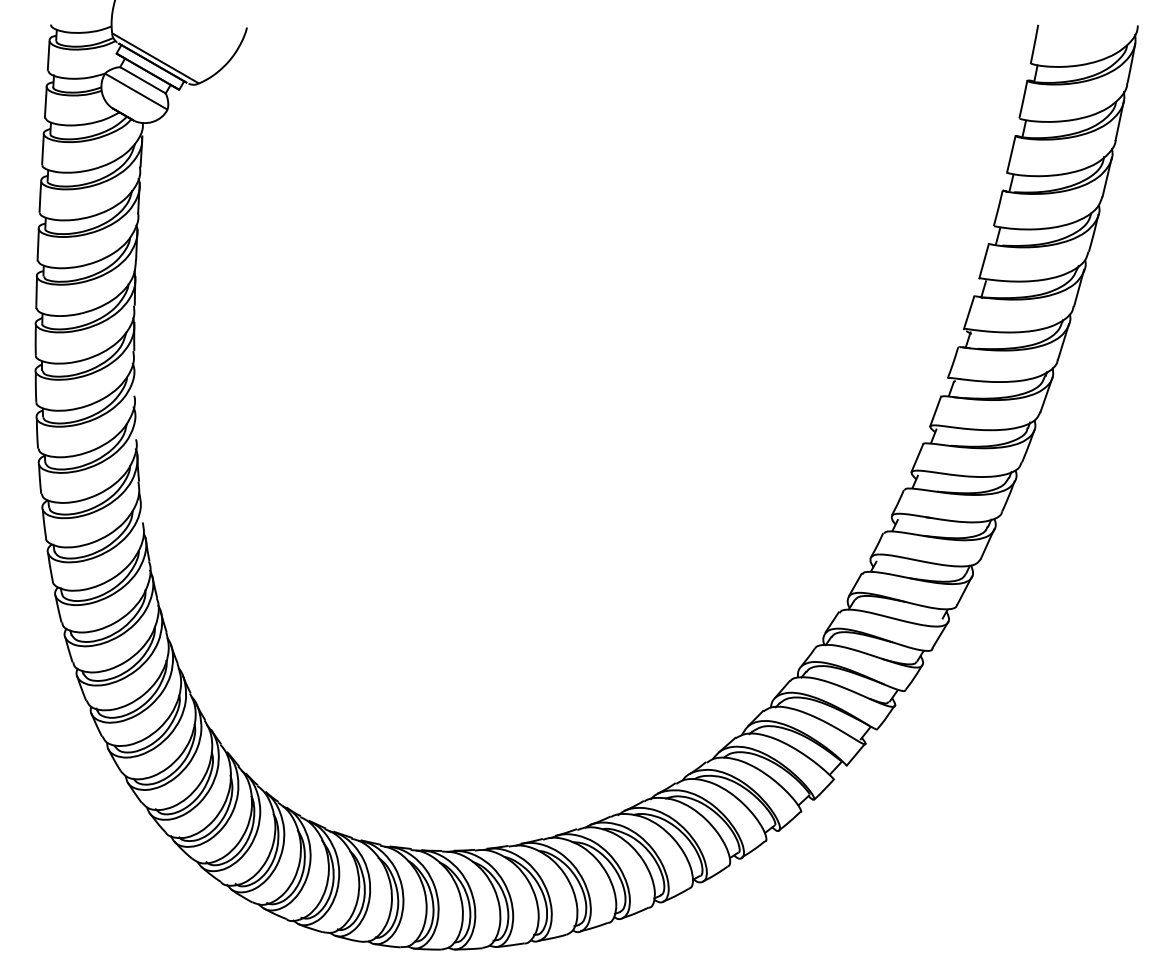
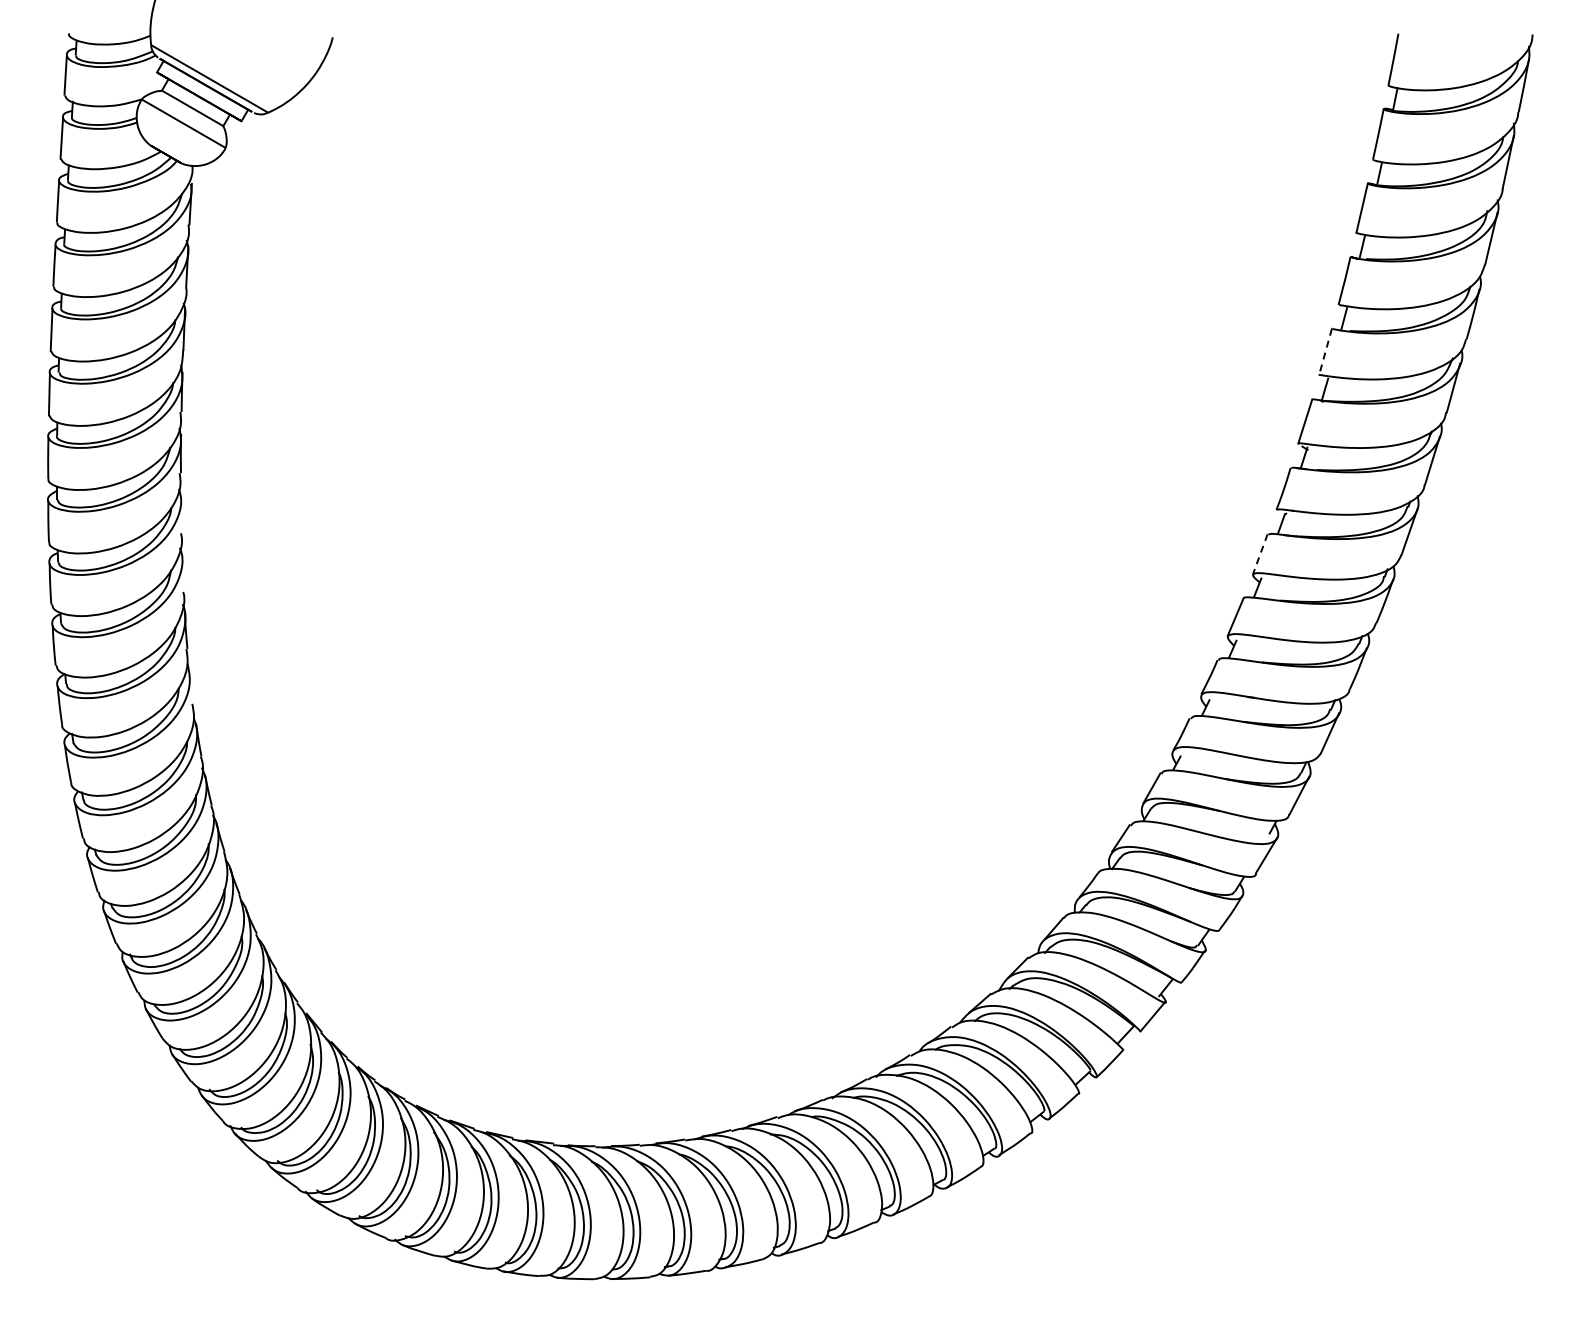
line: (984, 261) -> (1325, 352), solid -> dashed
line: (935, 411) -> (1260, 554), solid -> dashed

